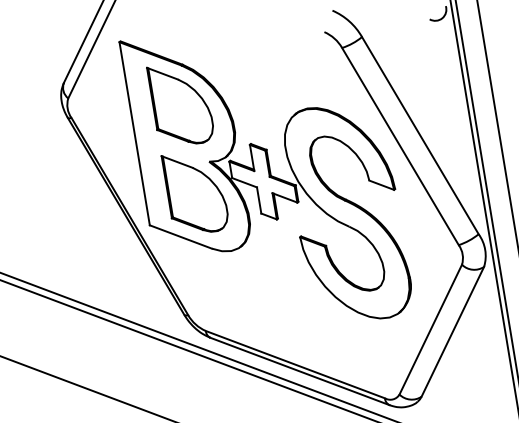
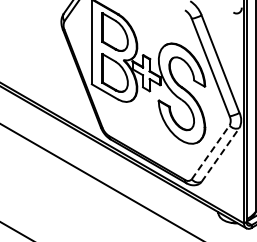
line: (430, 330) -> (210, 152), solid -> dashed
line: (452, 330) -> (220, 154), solid -> dashed

